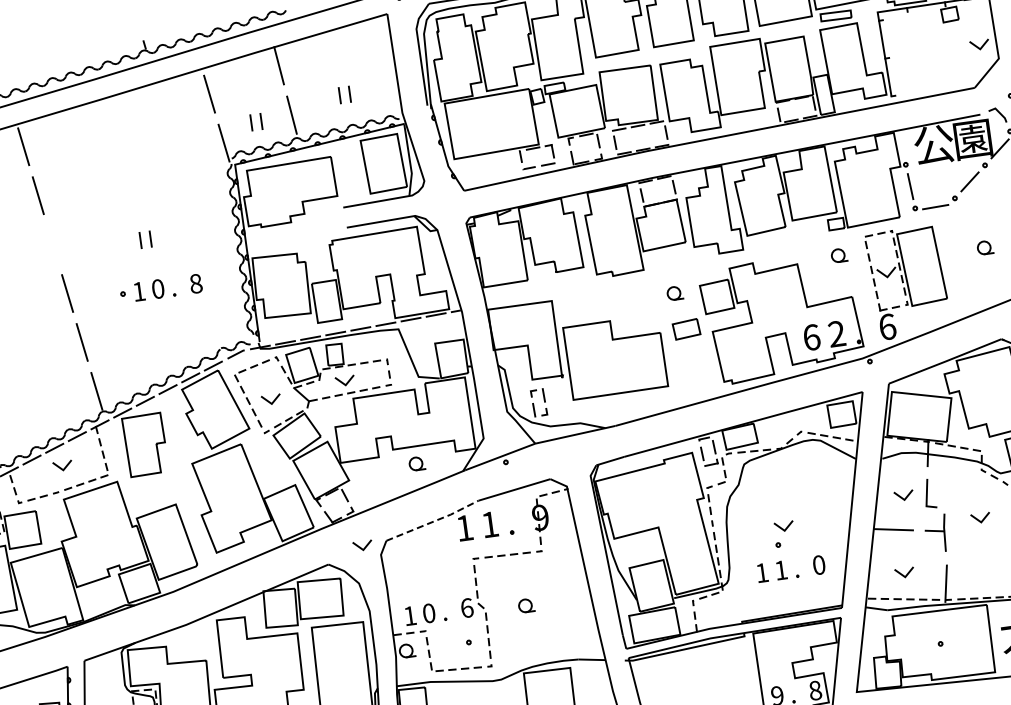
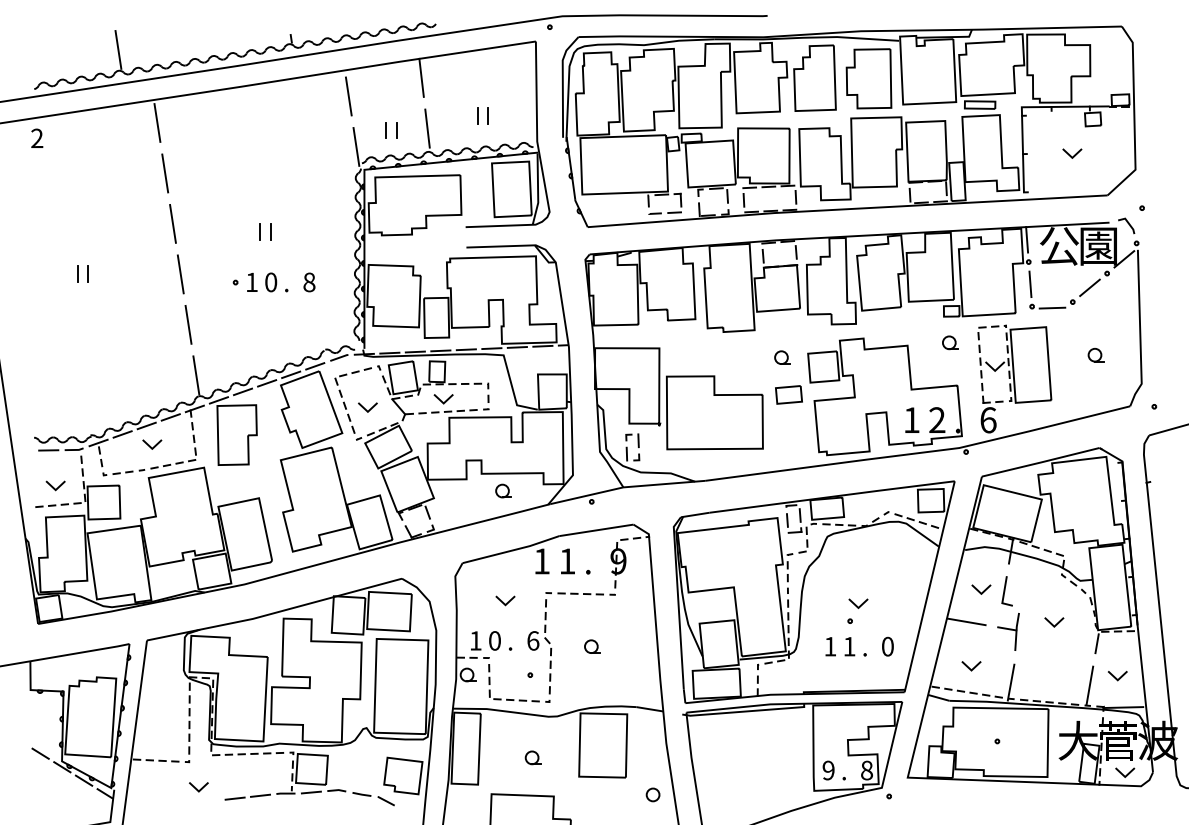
line: (977, 46) -> (1070, 154), moved
line: (901, 142) -> (1027, 239), added
line: (52, 244) -> (172, 223), added
text: (811, 337) -> (911, 420), 6 -> 1
line: (433, 521) -> (511, 550), dashed -> solid
line: (360, 546) -> (503, 601), moved

